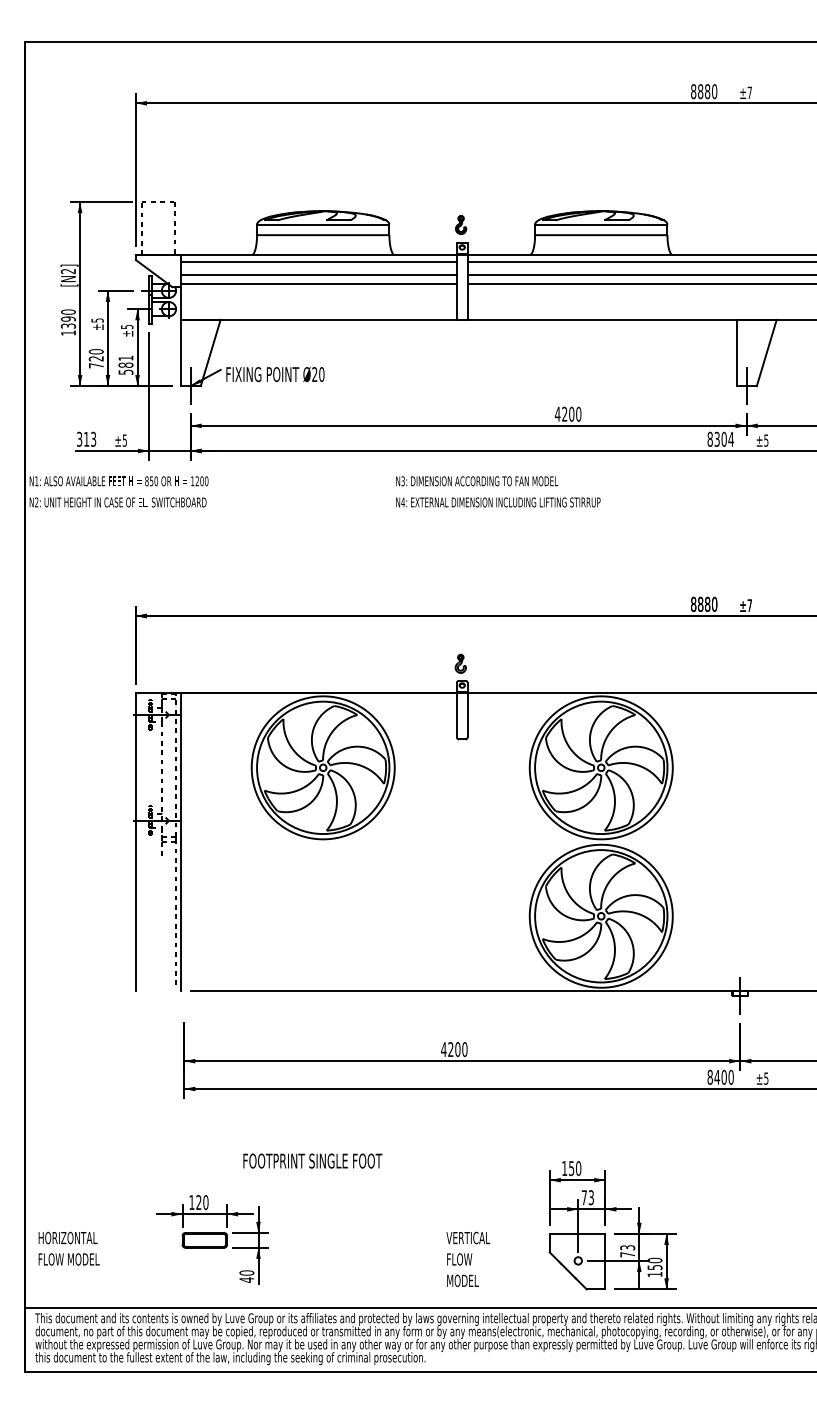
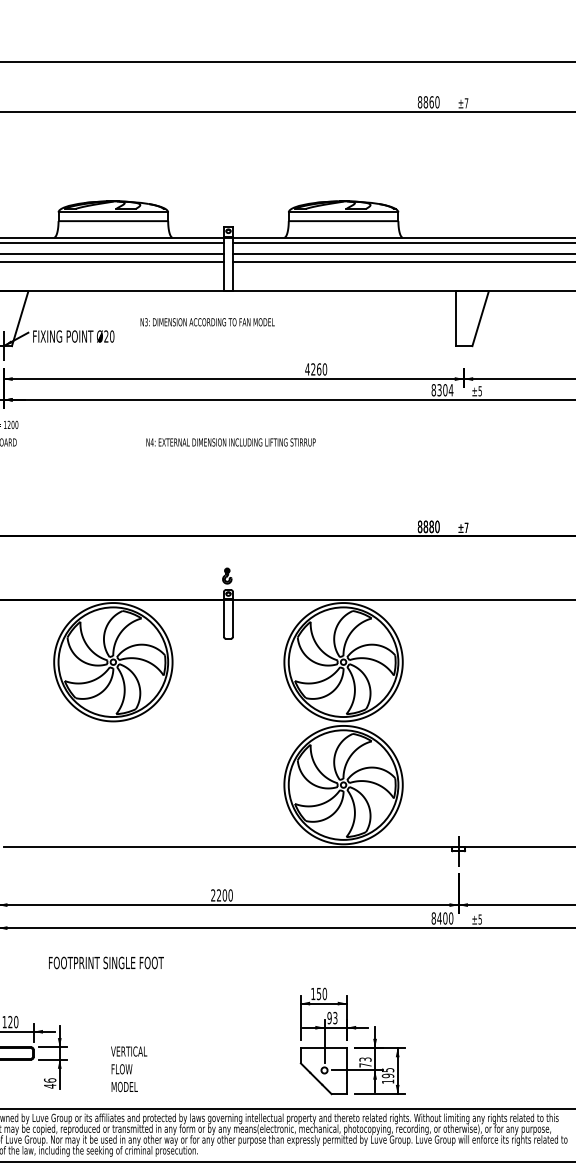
text: (707, 91) -> (431, 102), 8880 -> 8860
part: (461, 224) -> (227, 212), removed
line: (746, 385) -> (463, 345), removed
text: (571, 413) -> (318, 368), 4200 -> 4260
text: (477, 481) -> (207, 322), moved
text: (498, 502) -> (231, 442), moved
text: (443, 1049) -> (212, 895), 4200 -> 2200
text: (312, 1160) -> (106, 962), moved
text: (584, 1197) -> (329, 1017), 73 -> 93
text: (468, 1259) -> (129, 1069), moved
text: (654, 1263) -> (387, 1072), 150 -> 195
text: (246, 1272) -> (49, 1080), 40 -> 46

